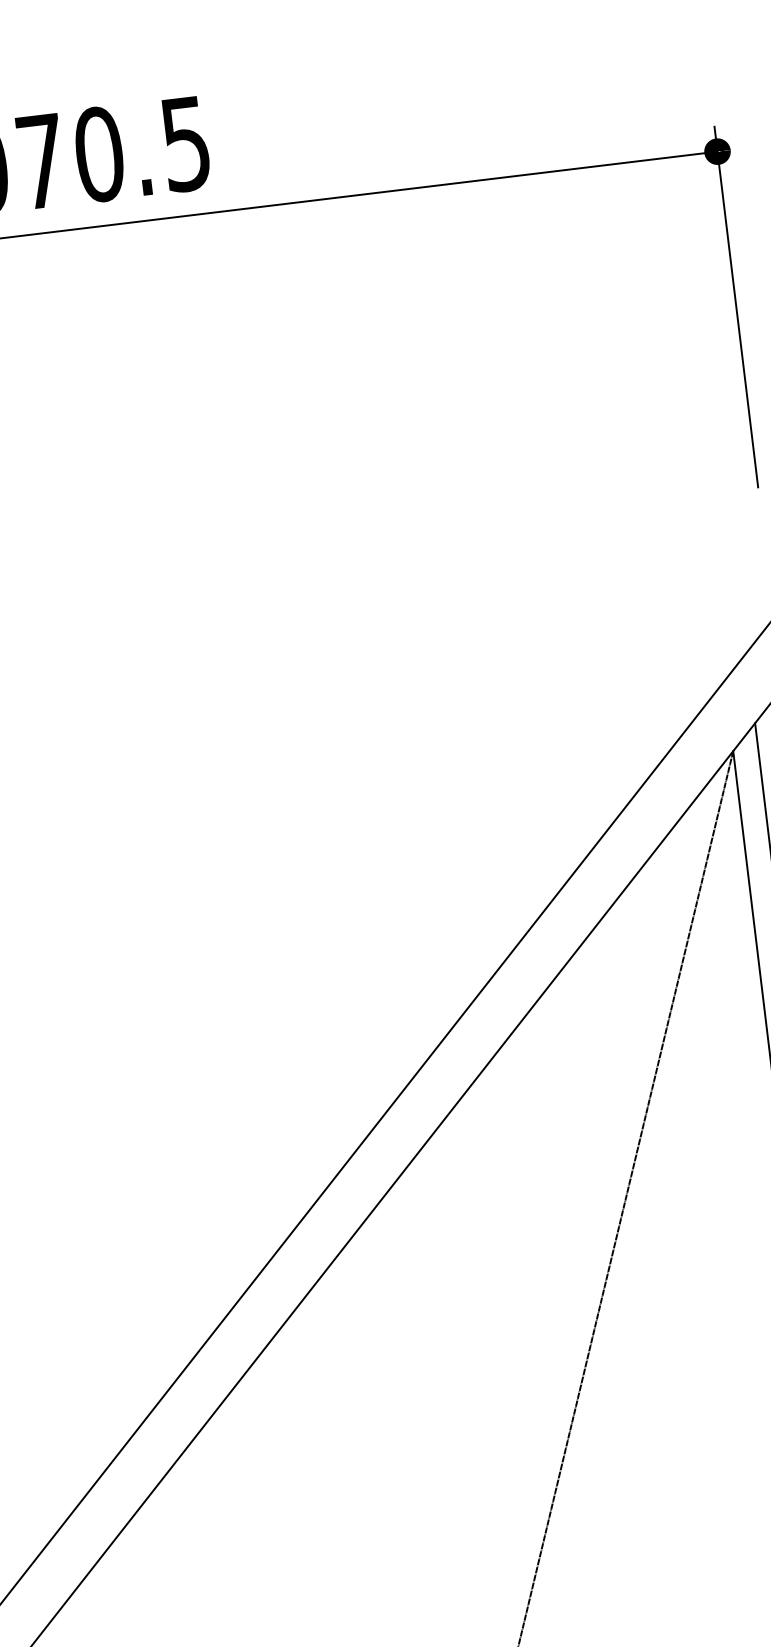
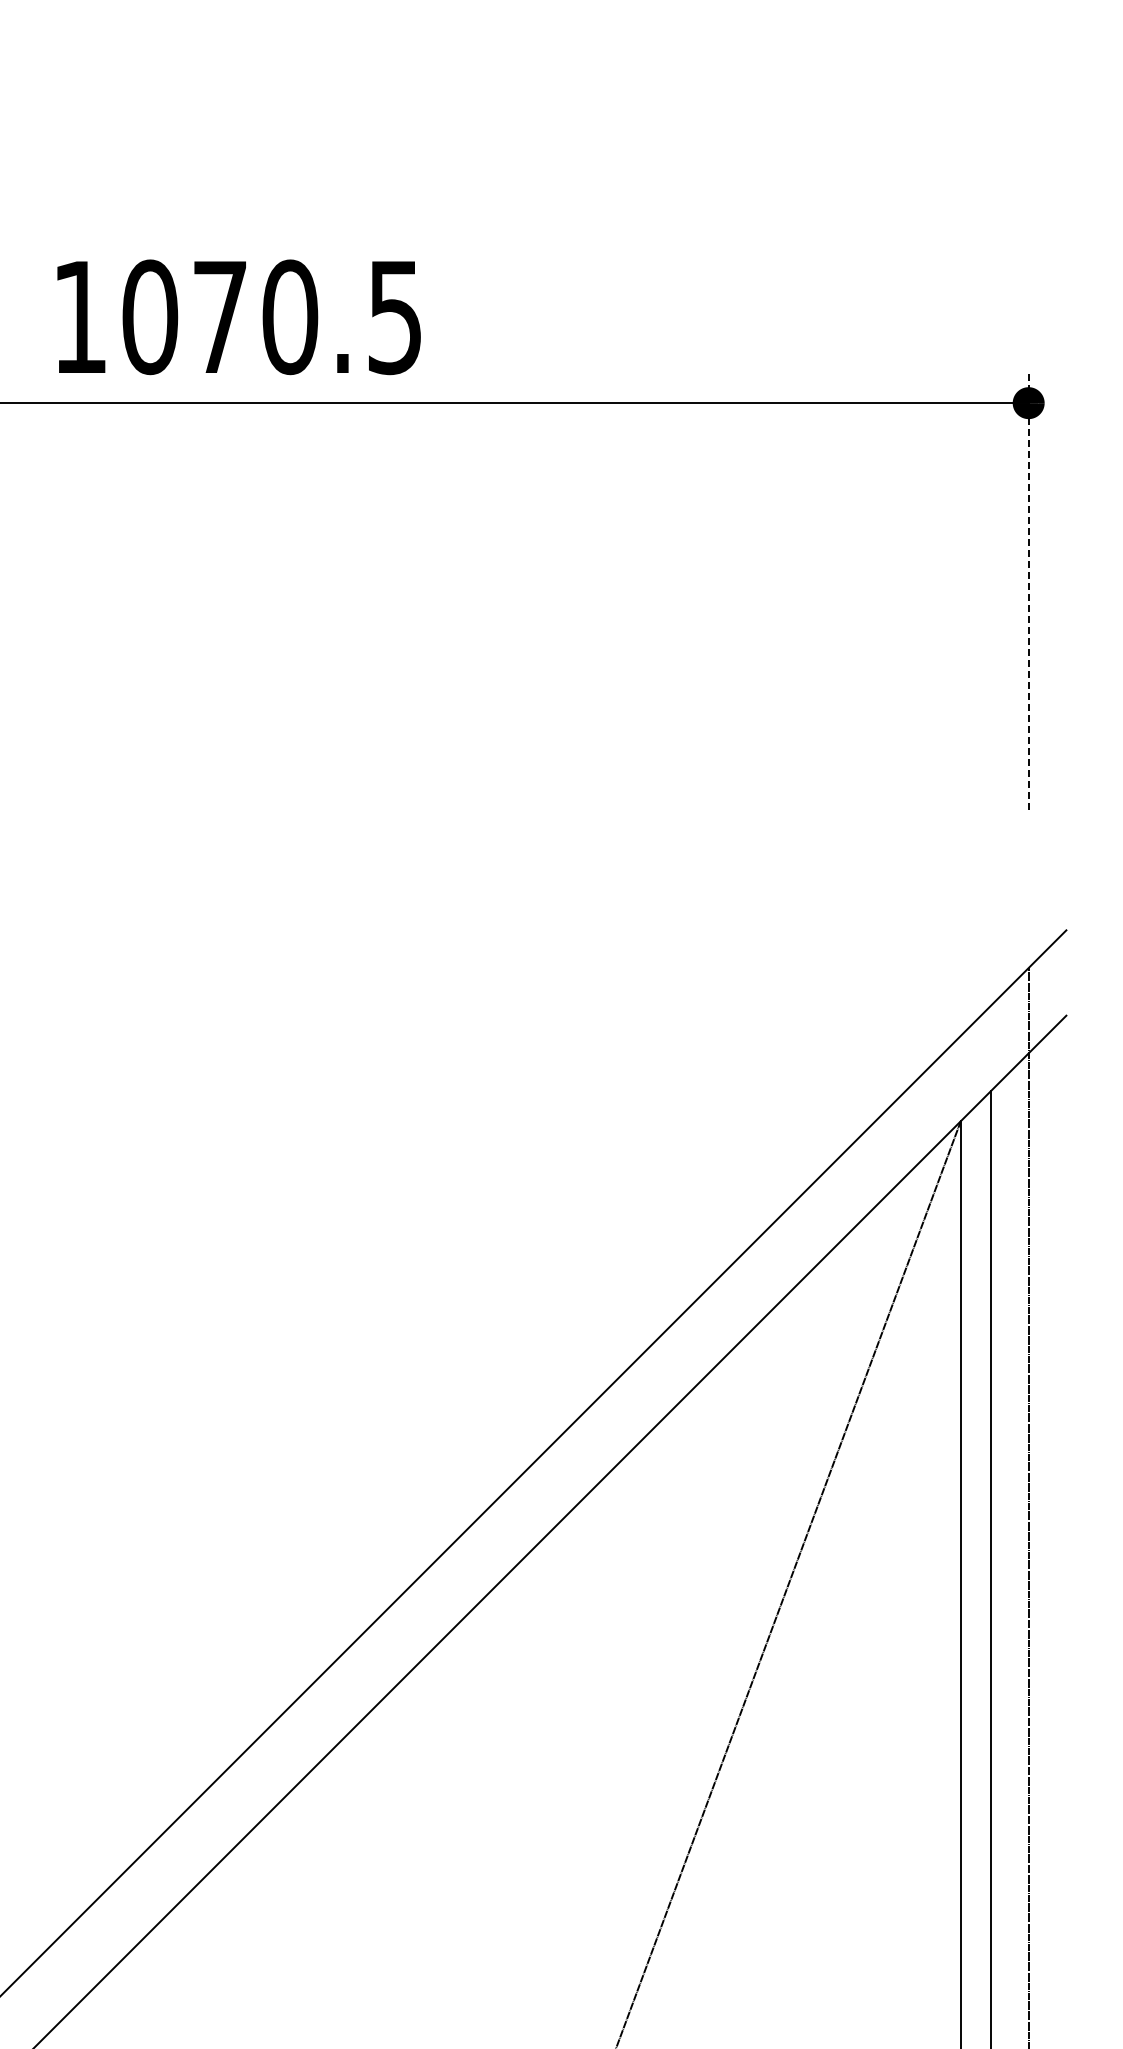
line: (736, 306) -> (1028, 590), solid -> dashed

